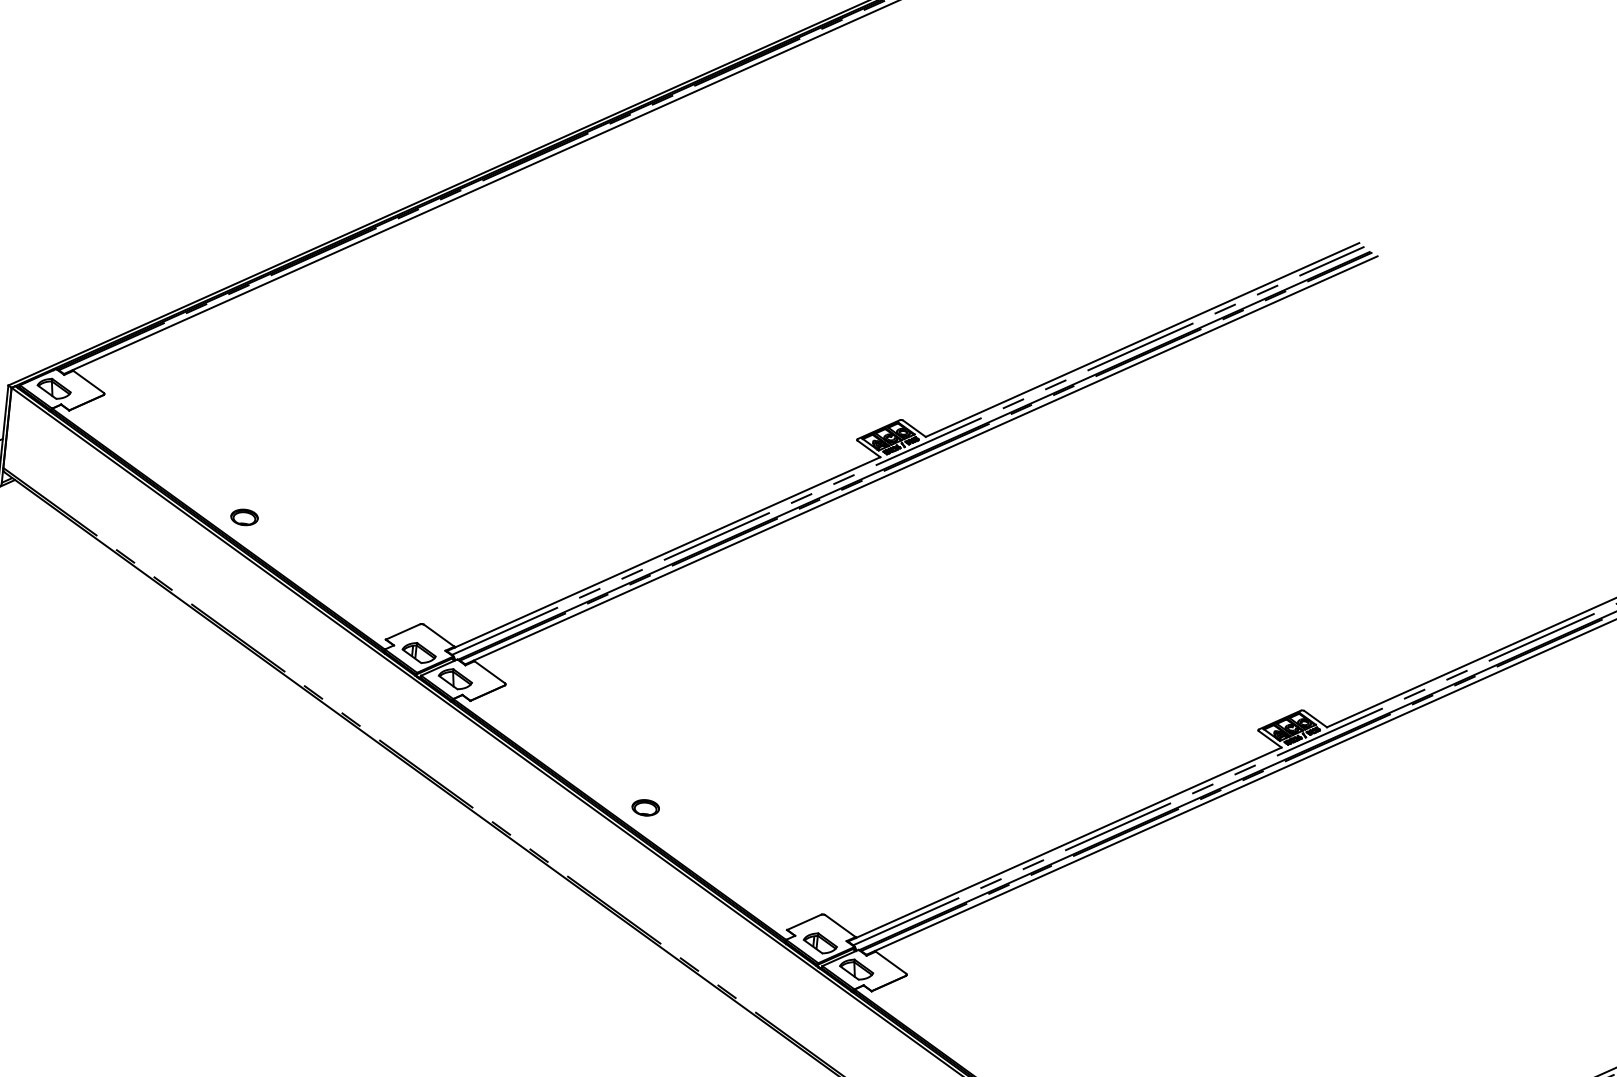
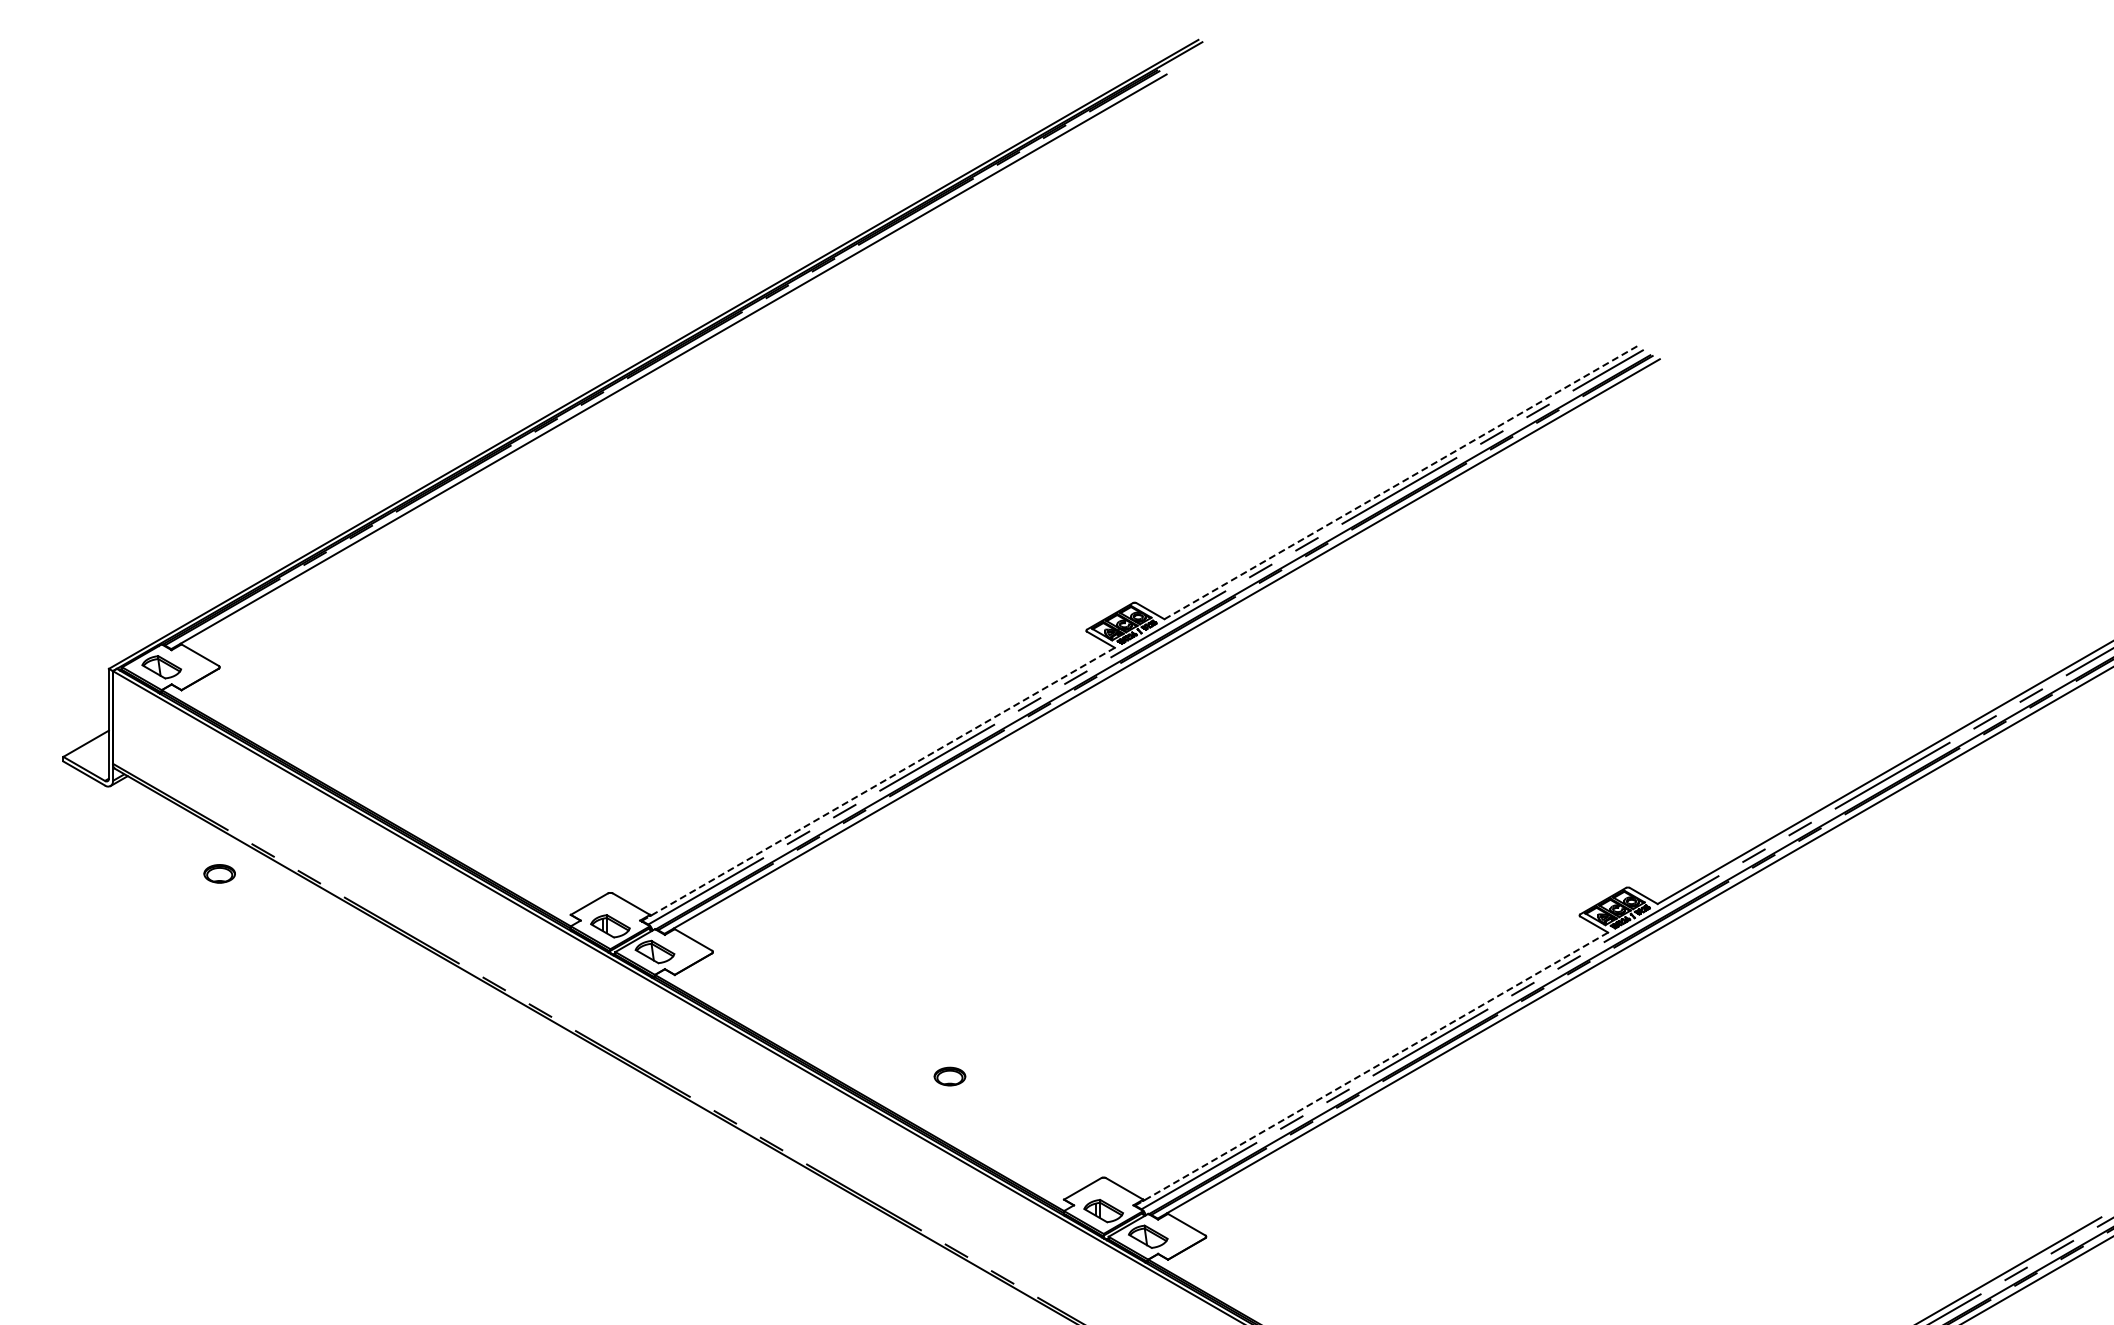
line: (1143, 339) -> (1401, 482), solid -> dashed
part: (244, 517) -> (219, 873), moved
line: (663, 554) -> (878, 784), solid -> dashed
part: (645, 807) -> (949, 1076), moved
line: (1065, 844) -> (1372, 1068), solid -> dashed

